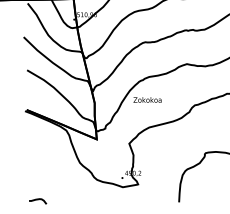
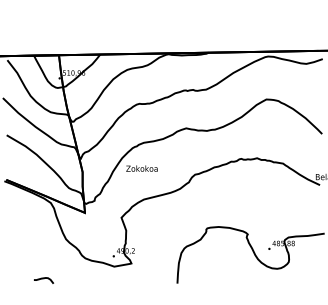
curve: (38, 200) -> (44, 279), moved

